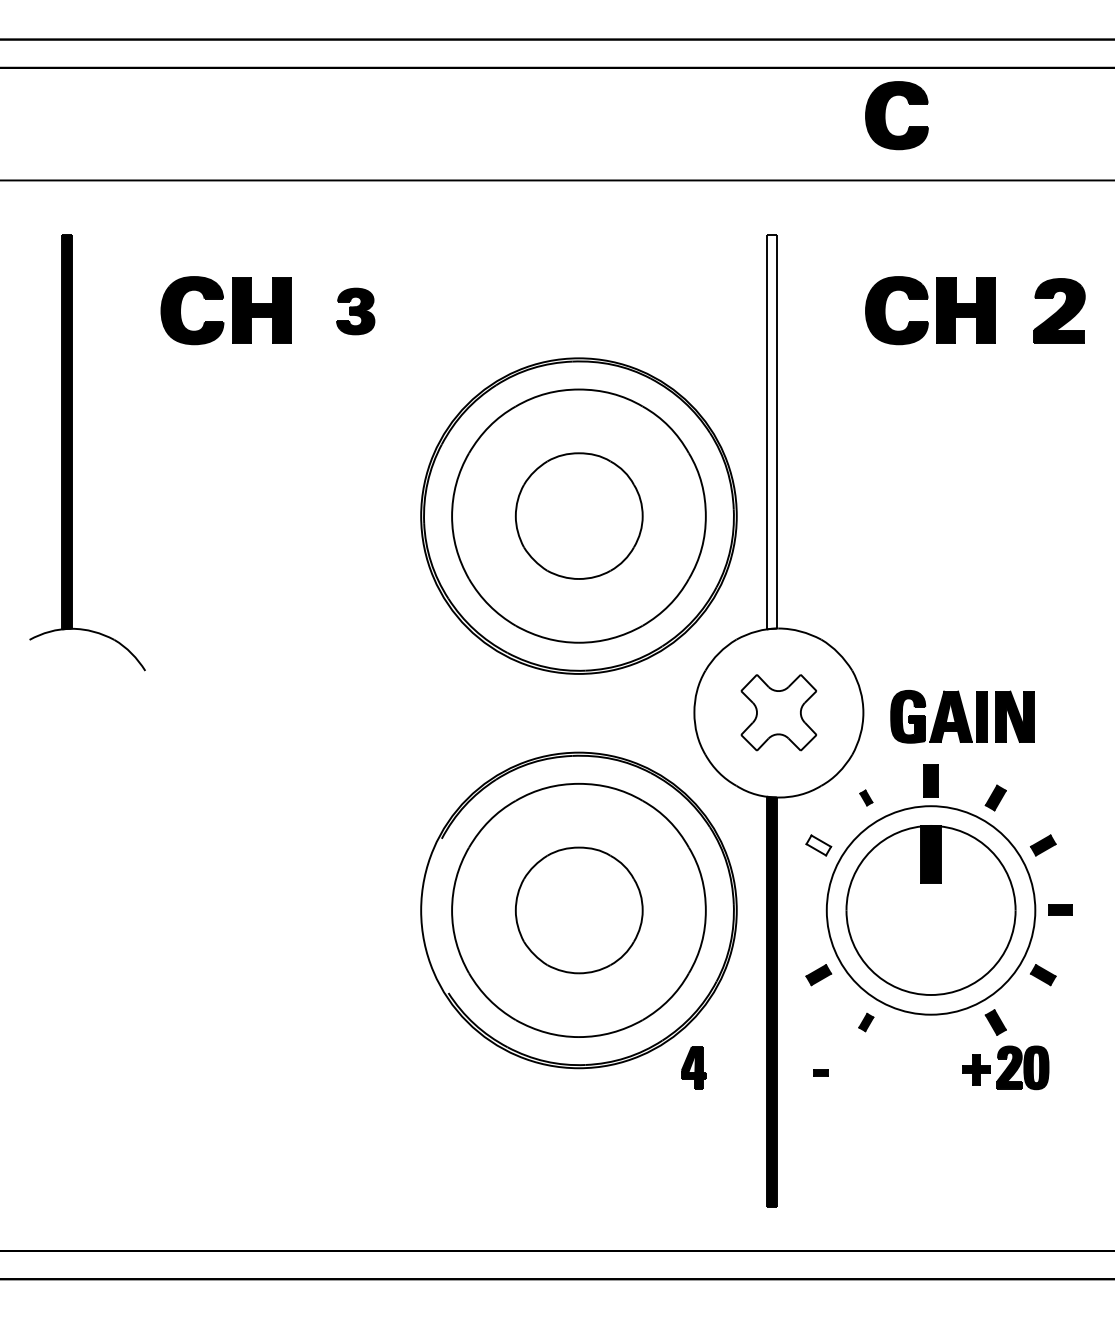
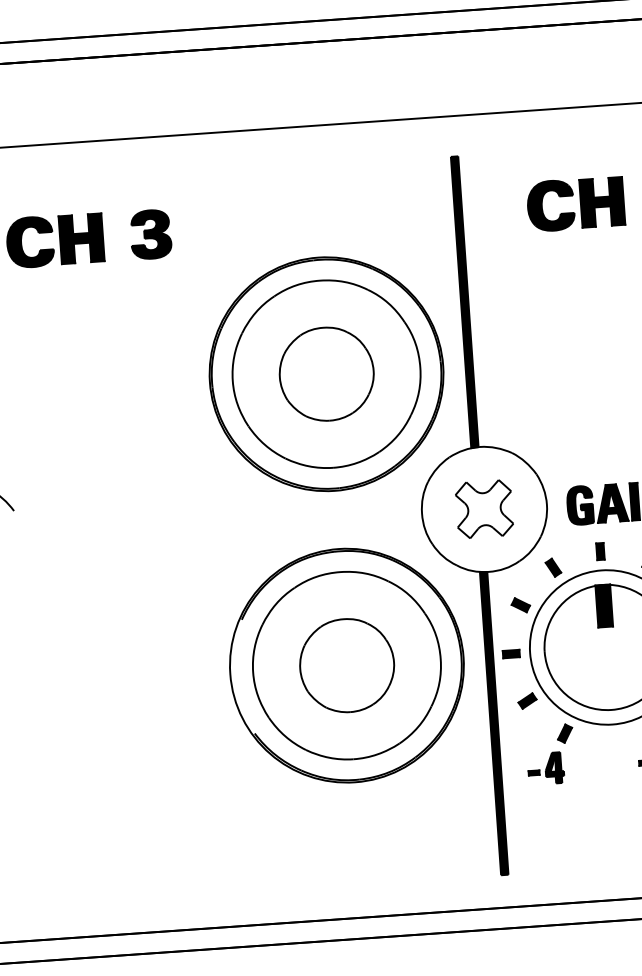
part: (885, 115) -> (532, 62), removed
part: (355, 311) -> (150, 234), size x1.43
fill: (771, 432) -> (464, 302), added
part: (930, 780) -> (600, 551), size x0.71
part: (866, 797) -> (553, 567), size x1.67
fill: (818, 845) -> (520, 605), added
part: (801, 909) -> (511, 653), added
part: (866, 1022) -> (565, 733), size x1.43
part: (693, 1067) -> (554, 767), moved

